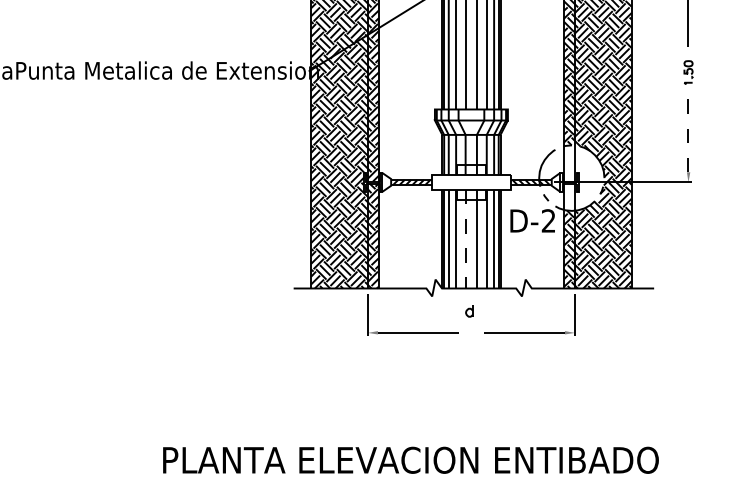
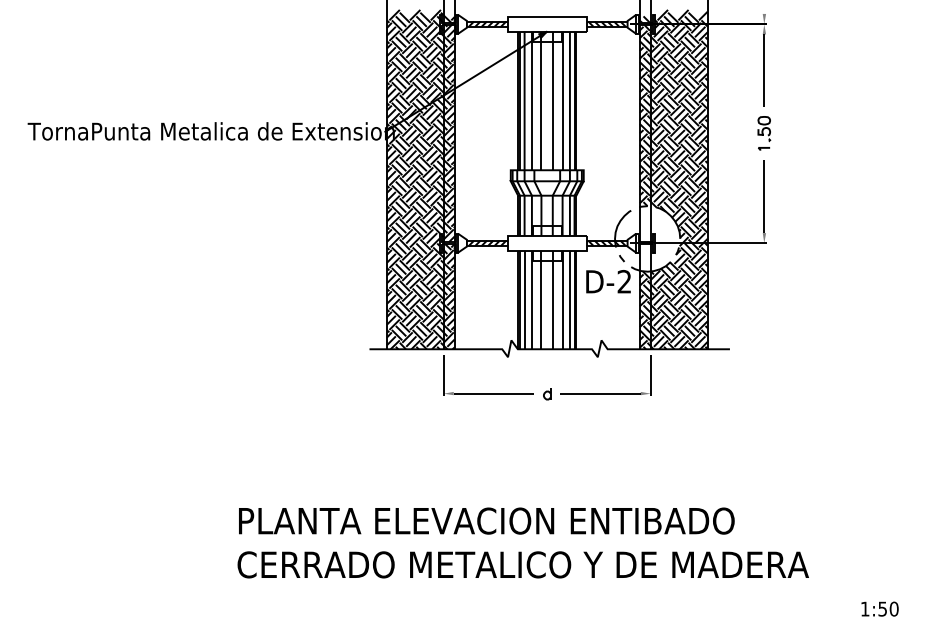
part: (688, 72) -> (764, 133), size x1.43
line: (688, 135) -> (764, 196), dashed -> solid
line: (465, 239) -> (541, 300), dashed -> solid
part: (469, 311) -> (547, 394), moved

